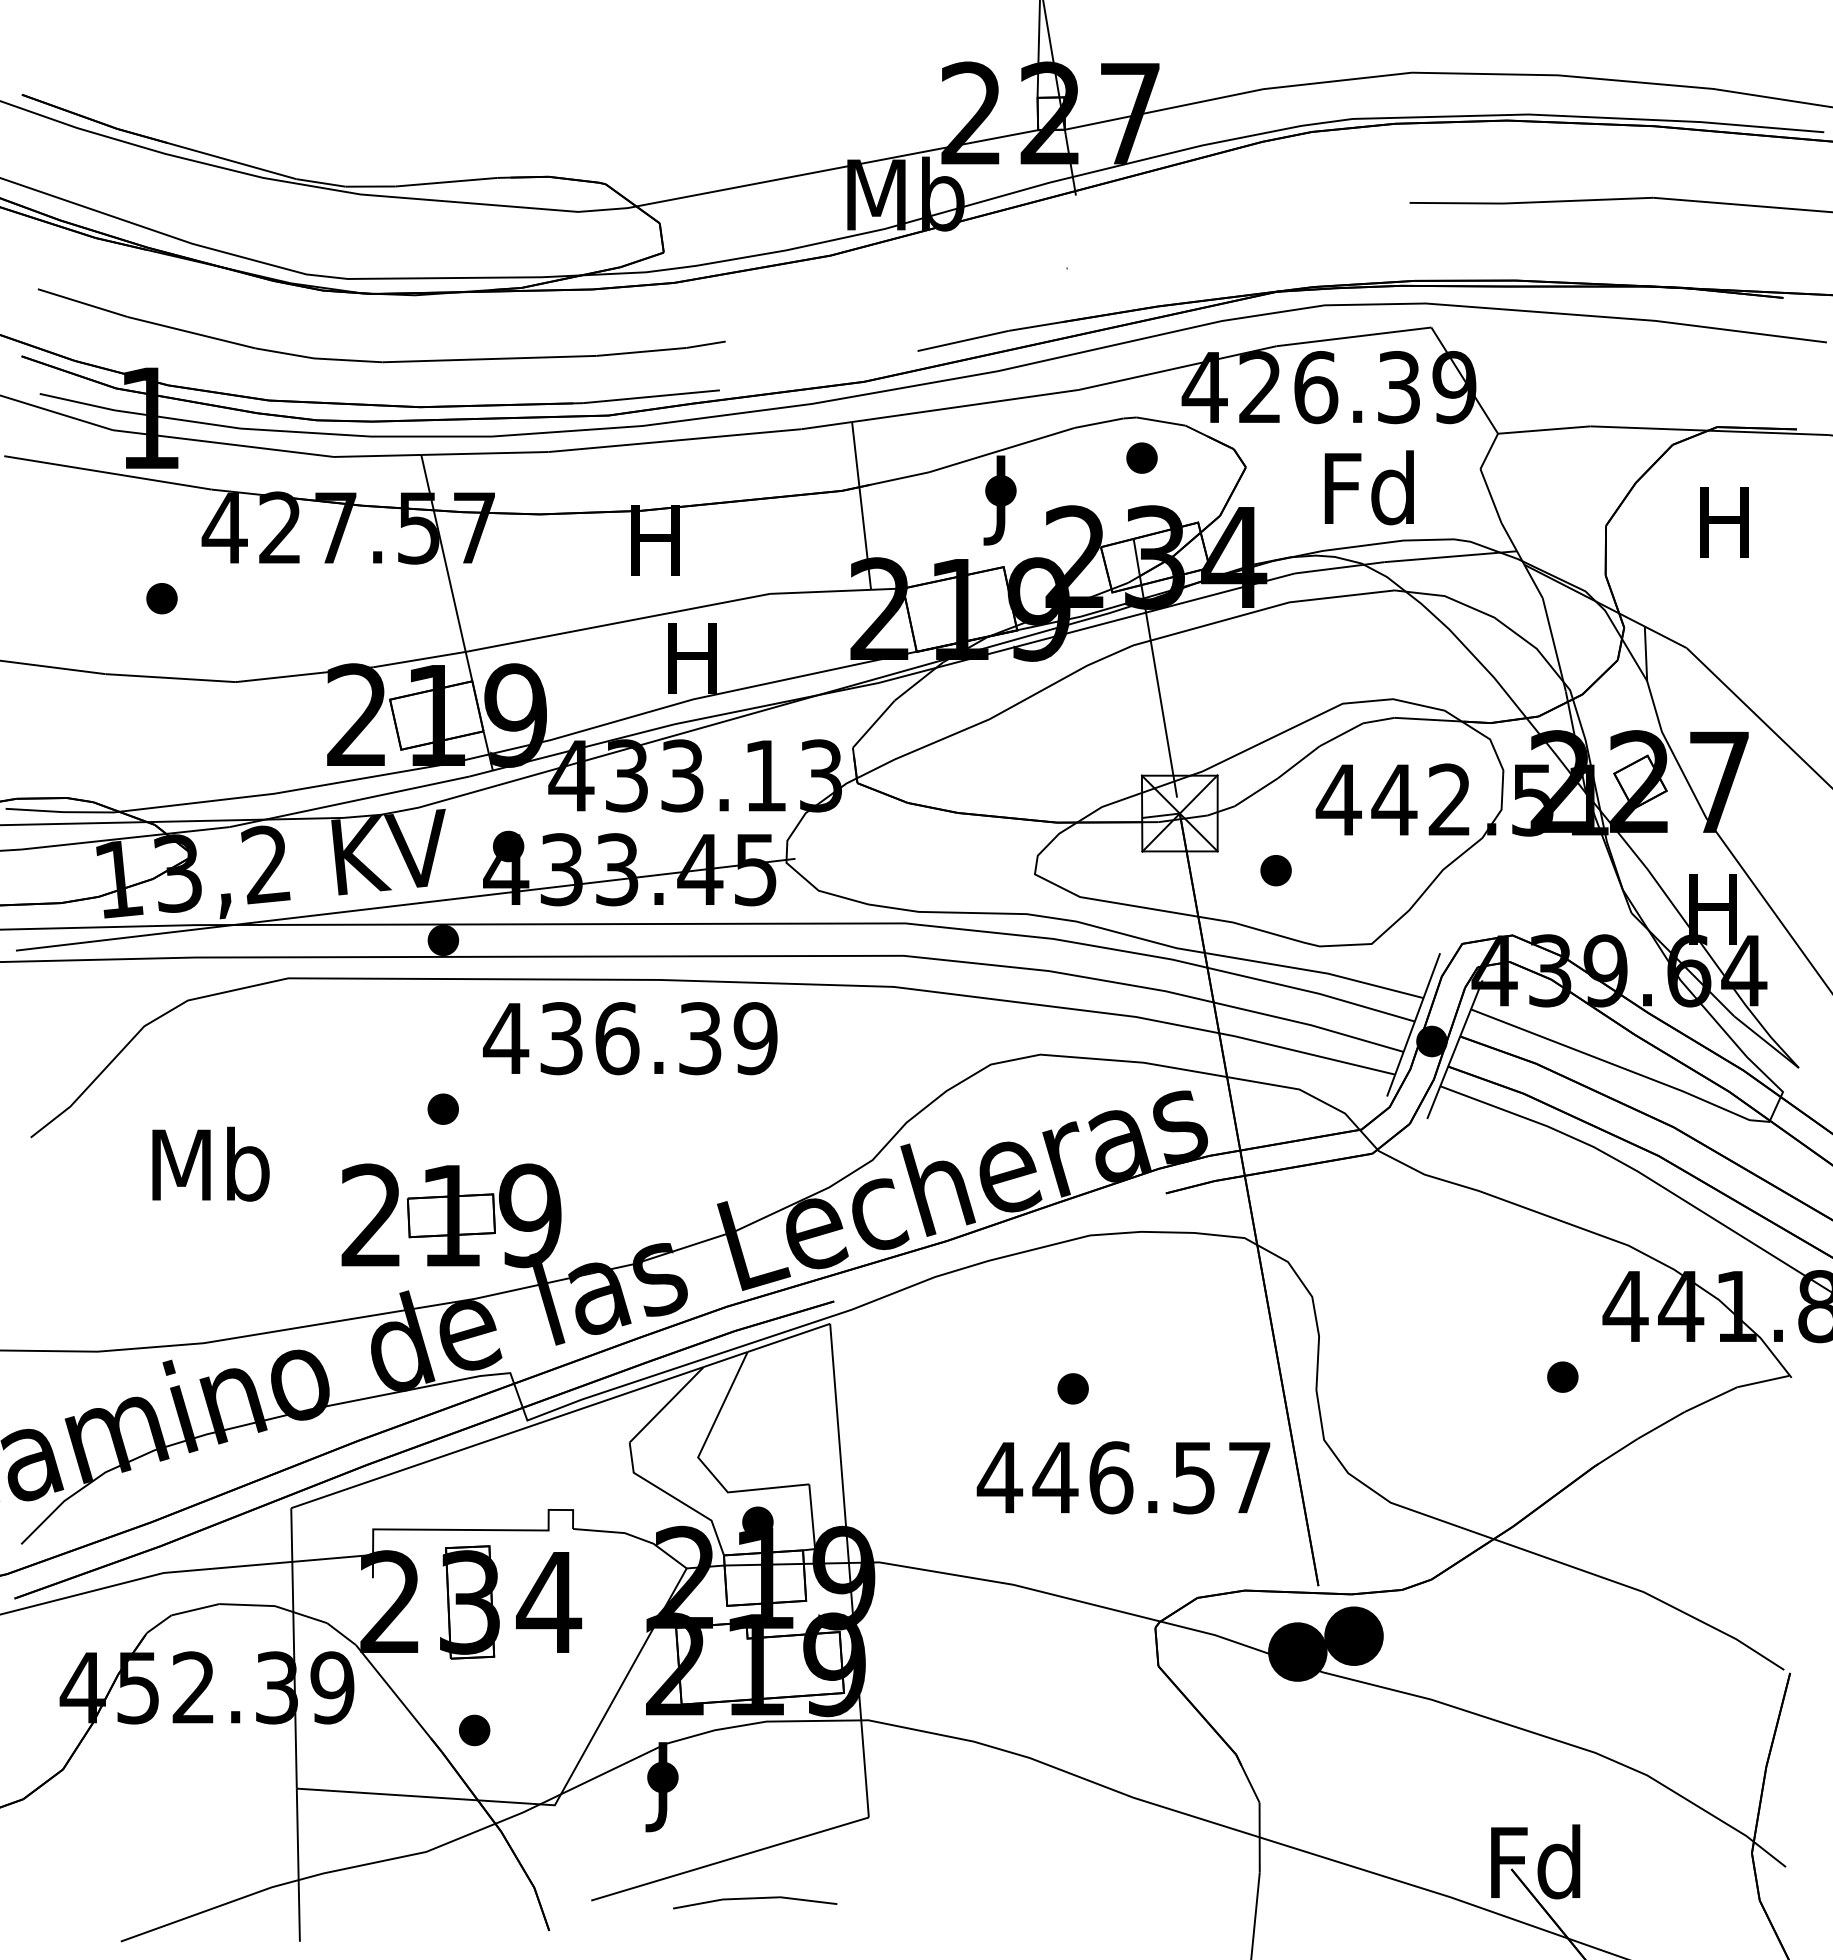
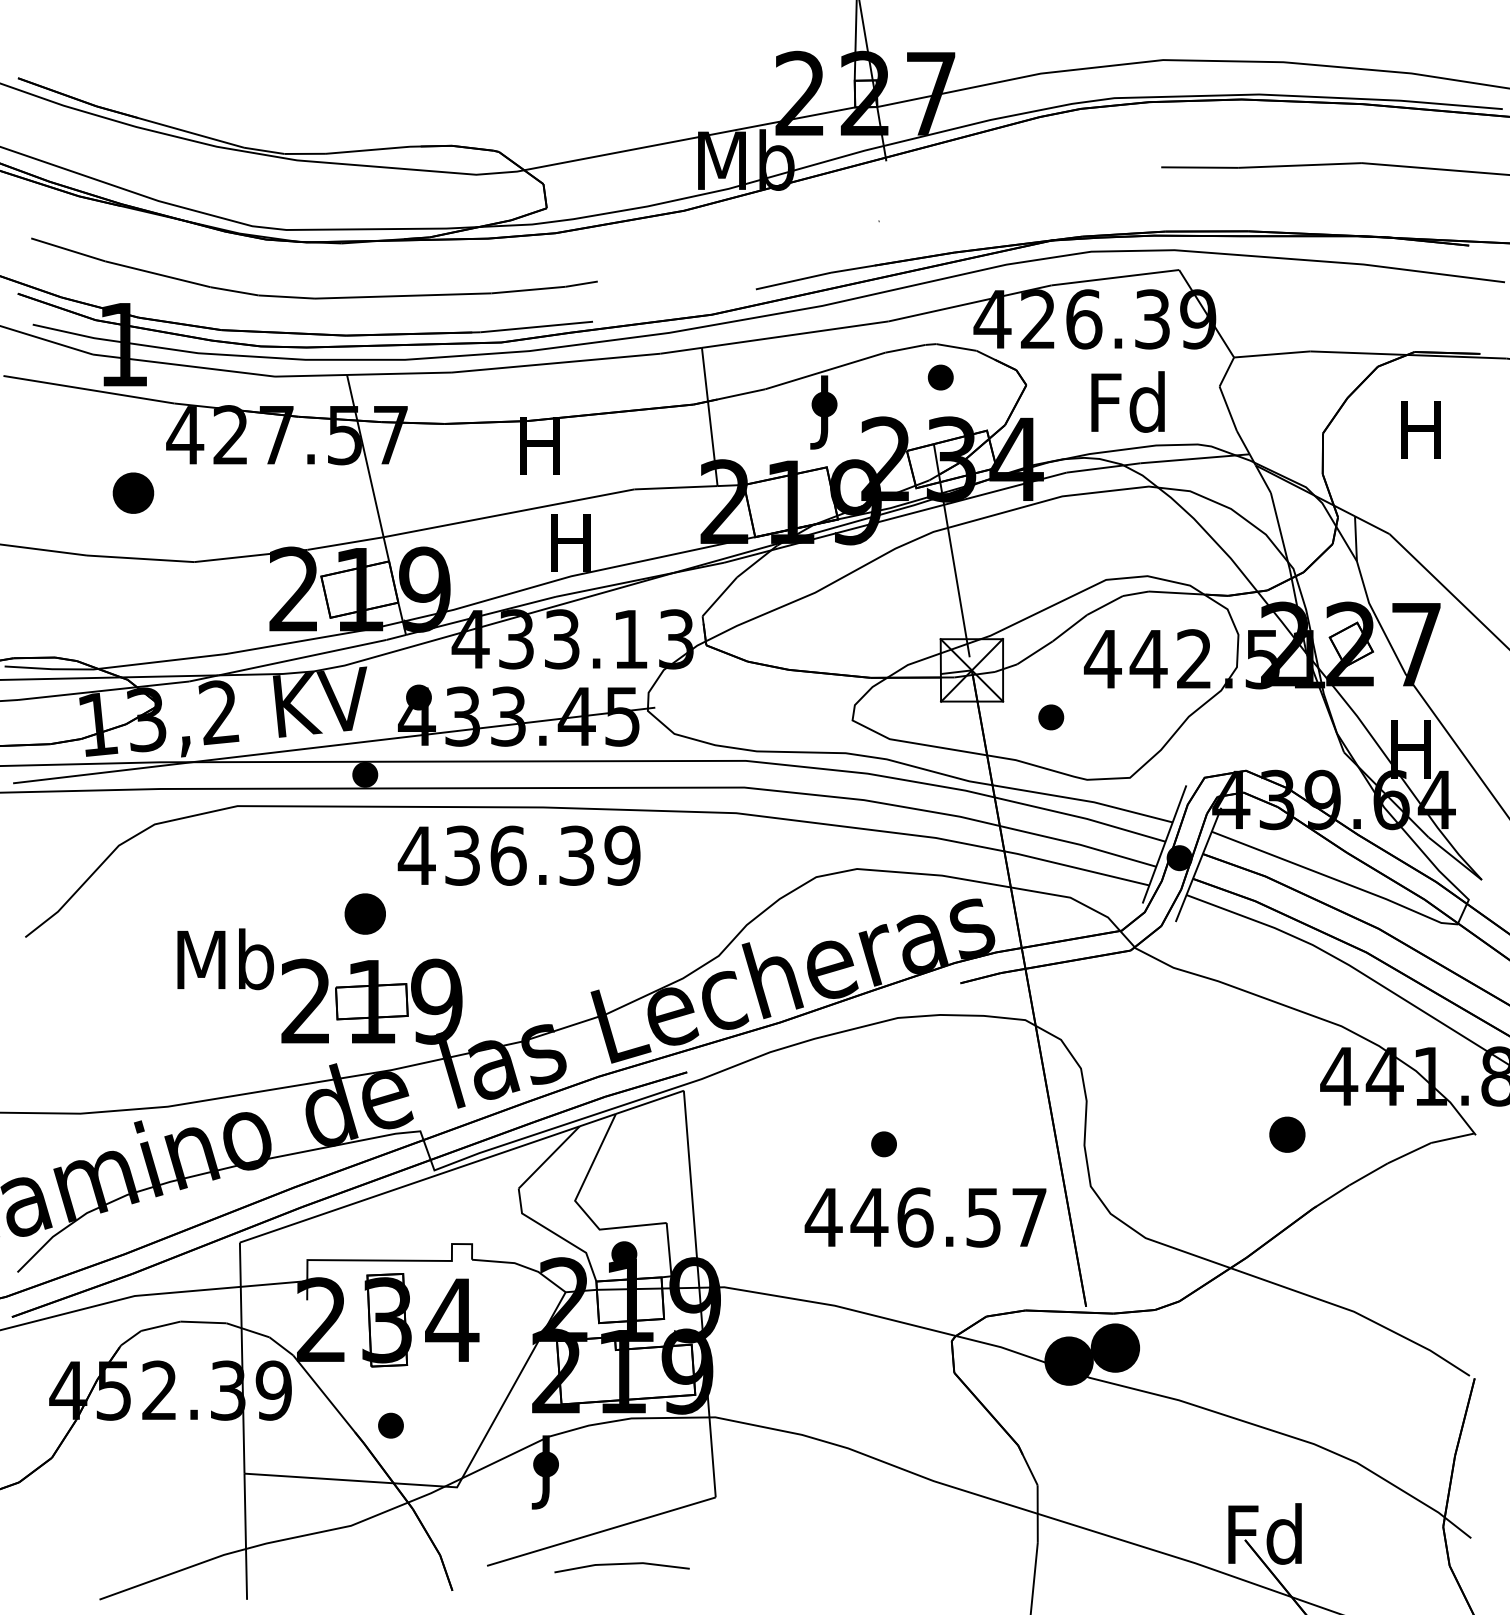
part: (161, 598) -> (133, 493), size x1.6
part: (442, 1108) -> (364, 913), size x1.6
text: (210, 1163) -> (225, 958), moved
part: (1562, 1376) -> (1287, 1134), size x1.4

